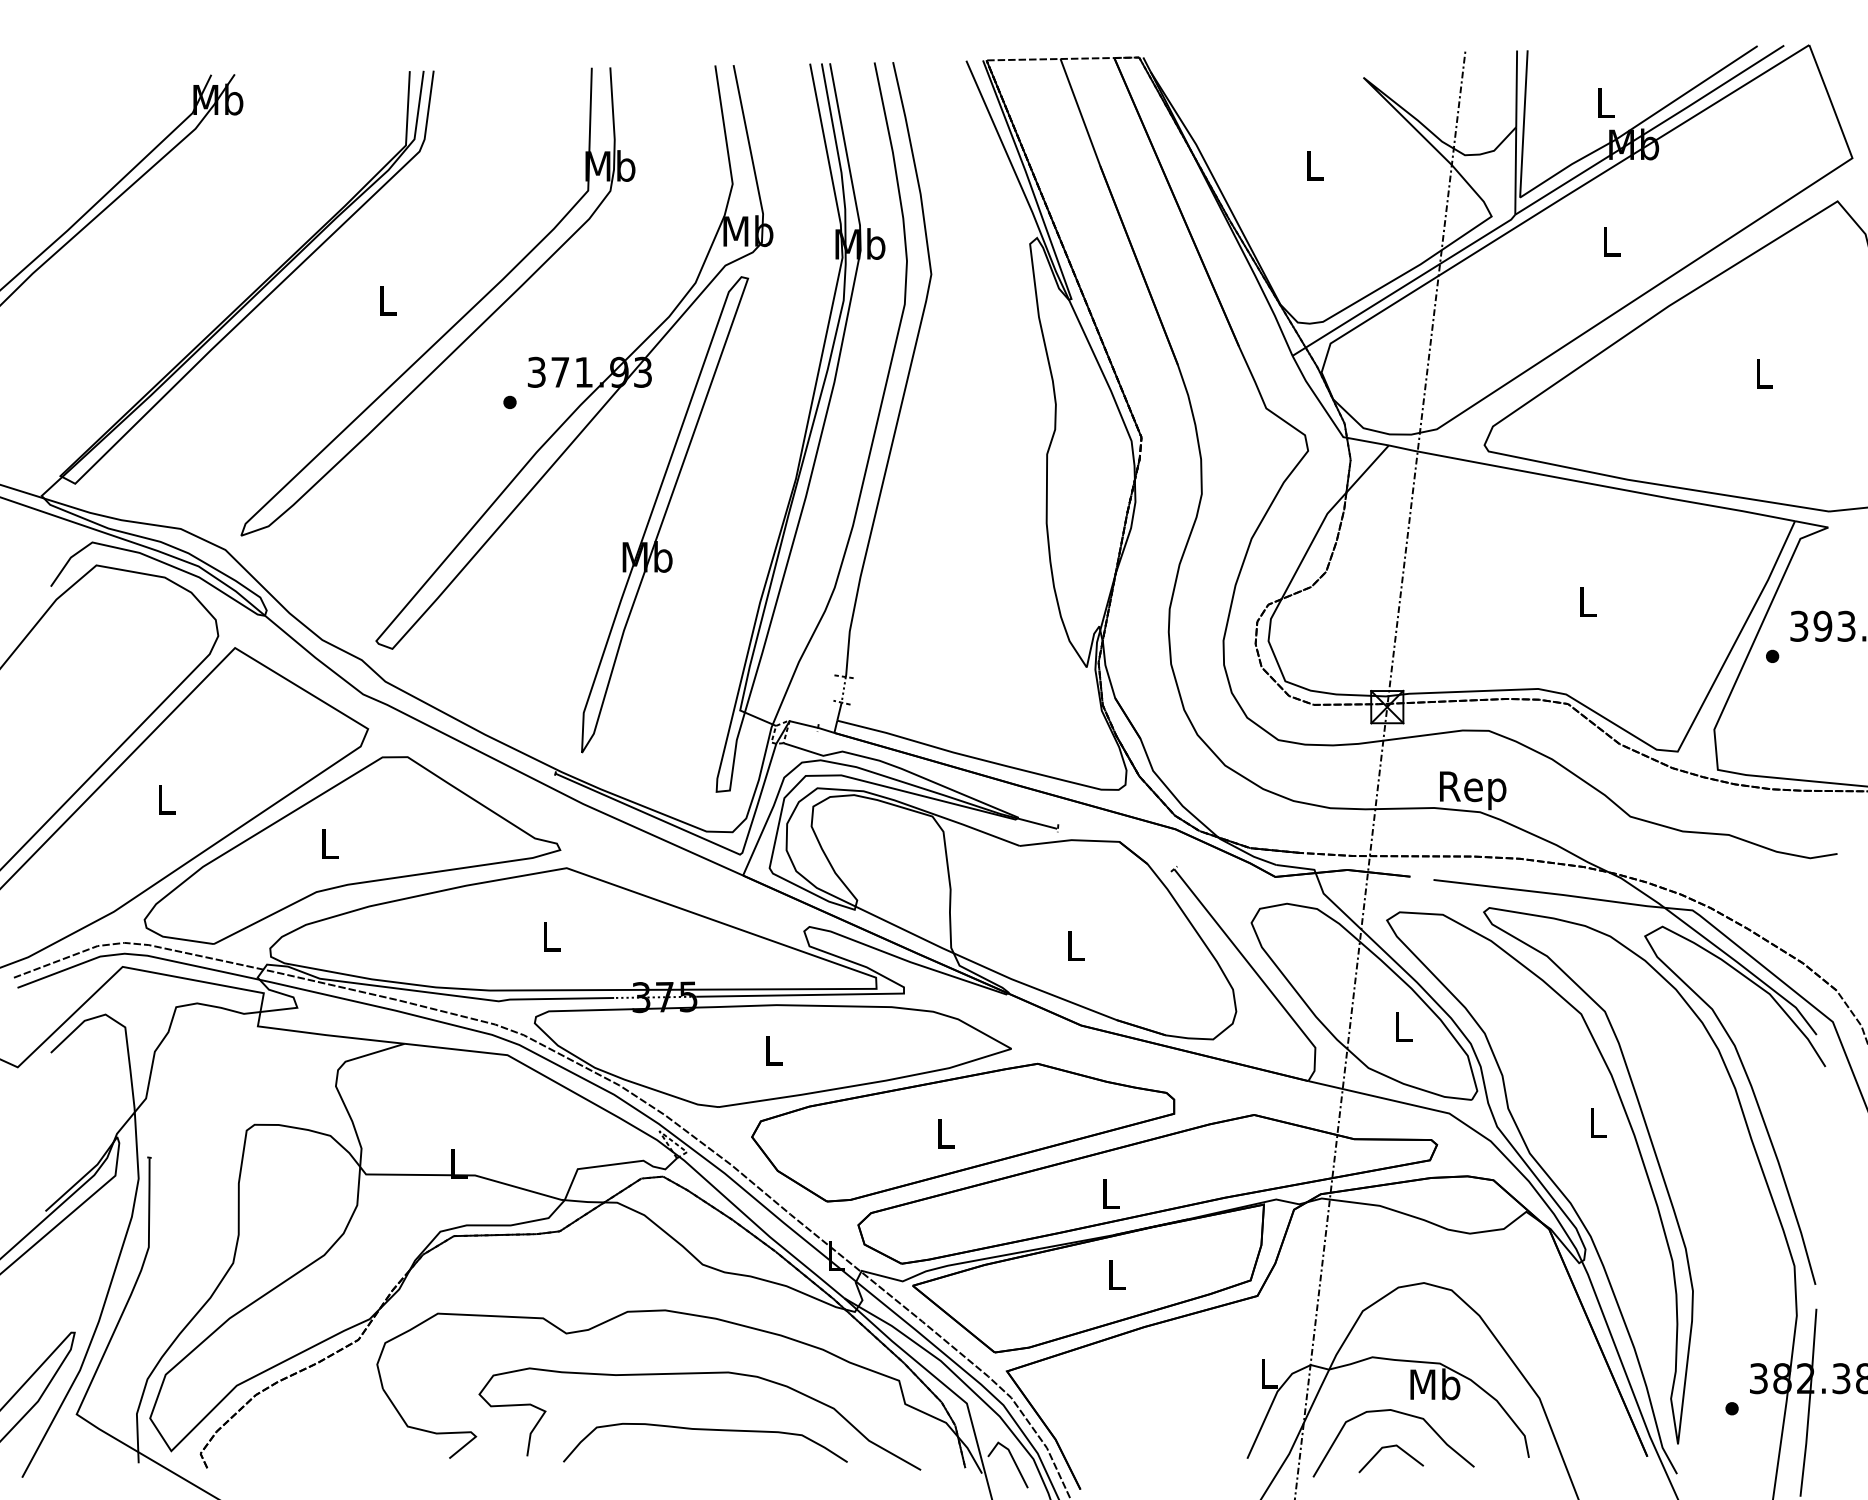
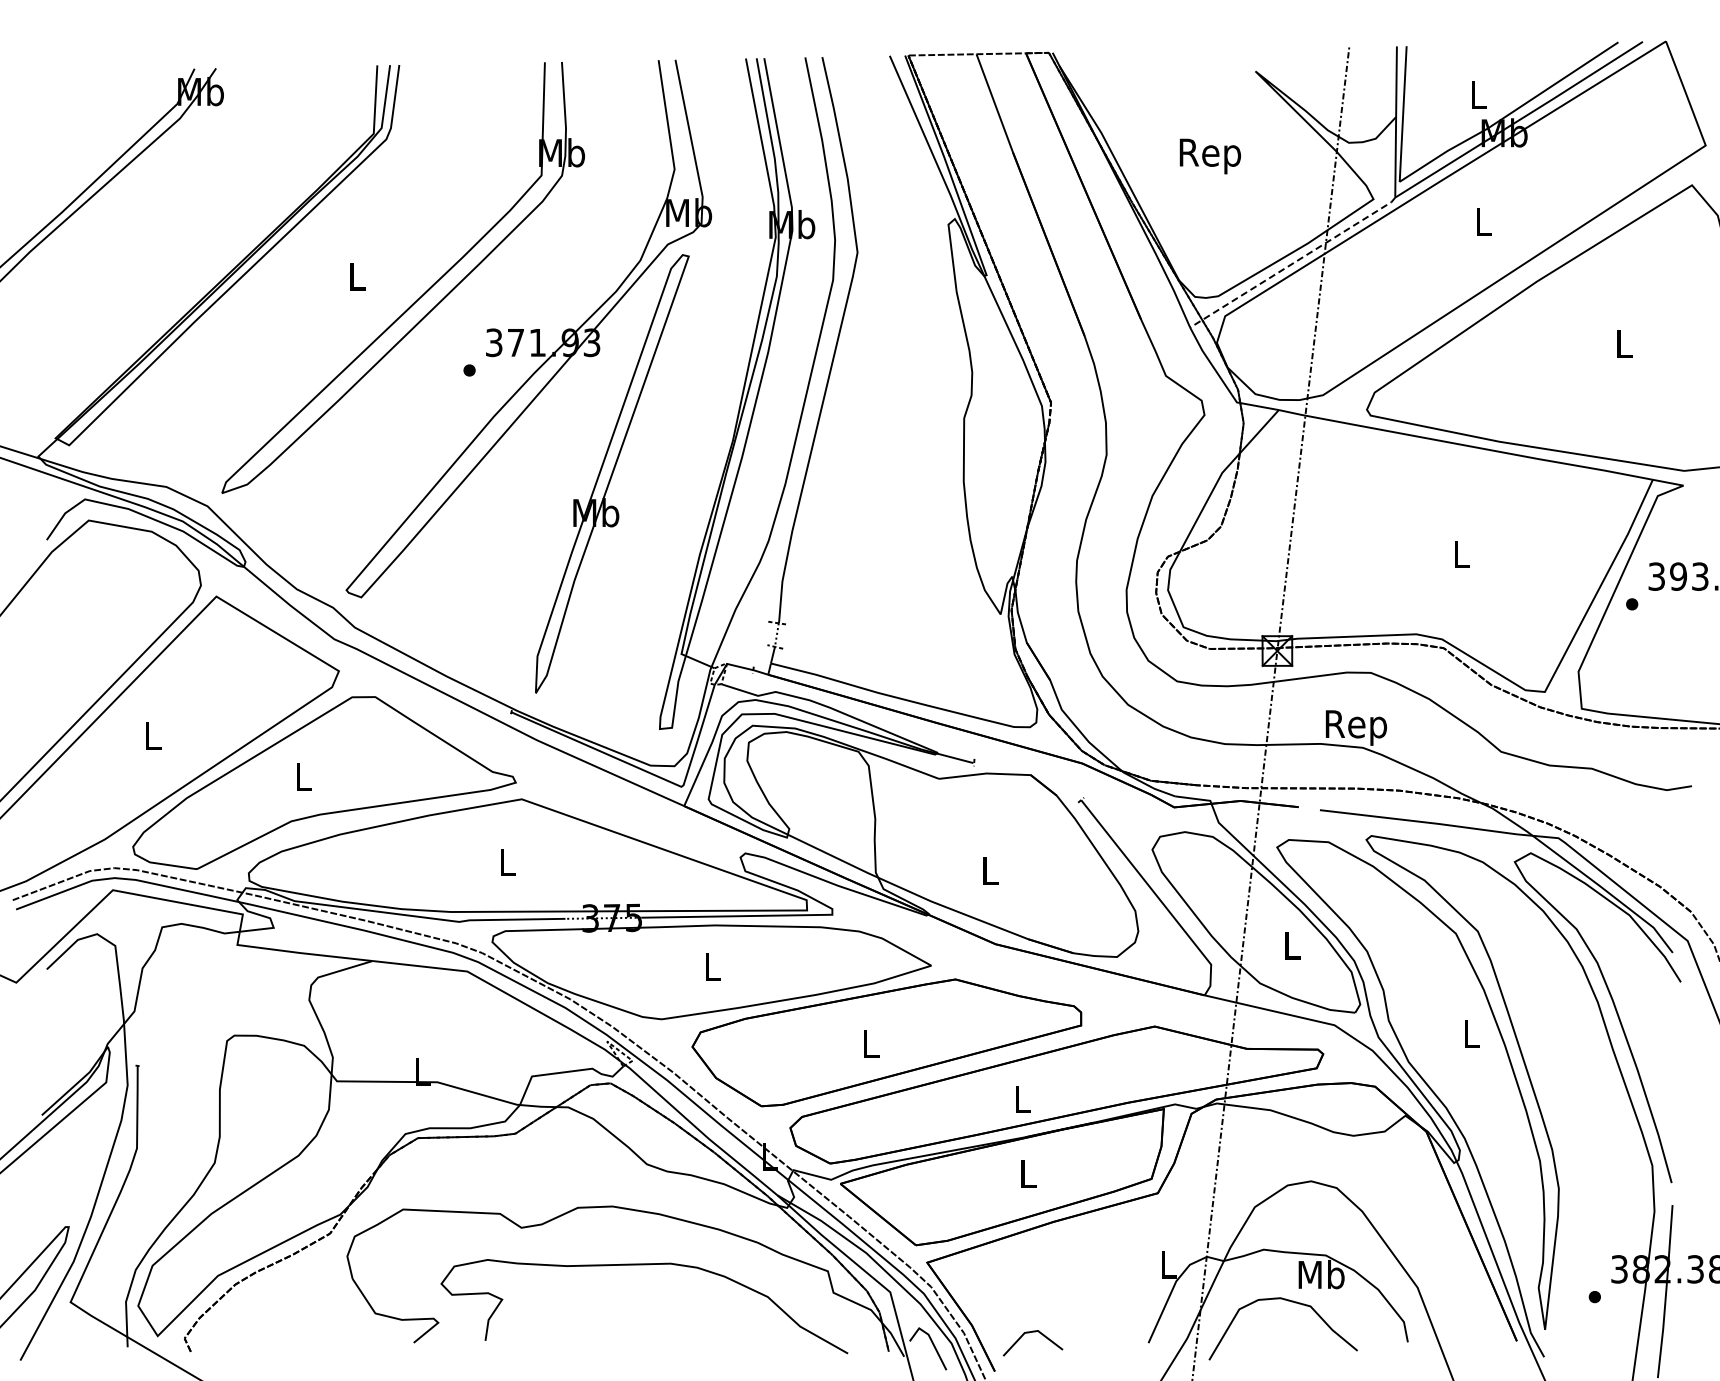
text: (1314, 170) -> (1210, 156), L -> Rep
line: (1404, 286) -> (1293, 263), solid -> dashed
curve: (705, 1430) -> (649, 1317), removed
line: (1387, 1448) -> (1029, 1333), moved

